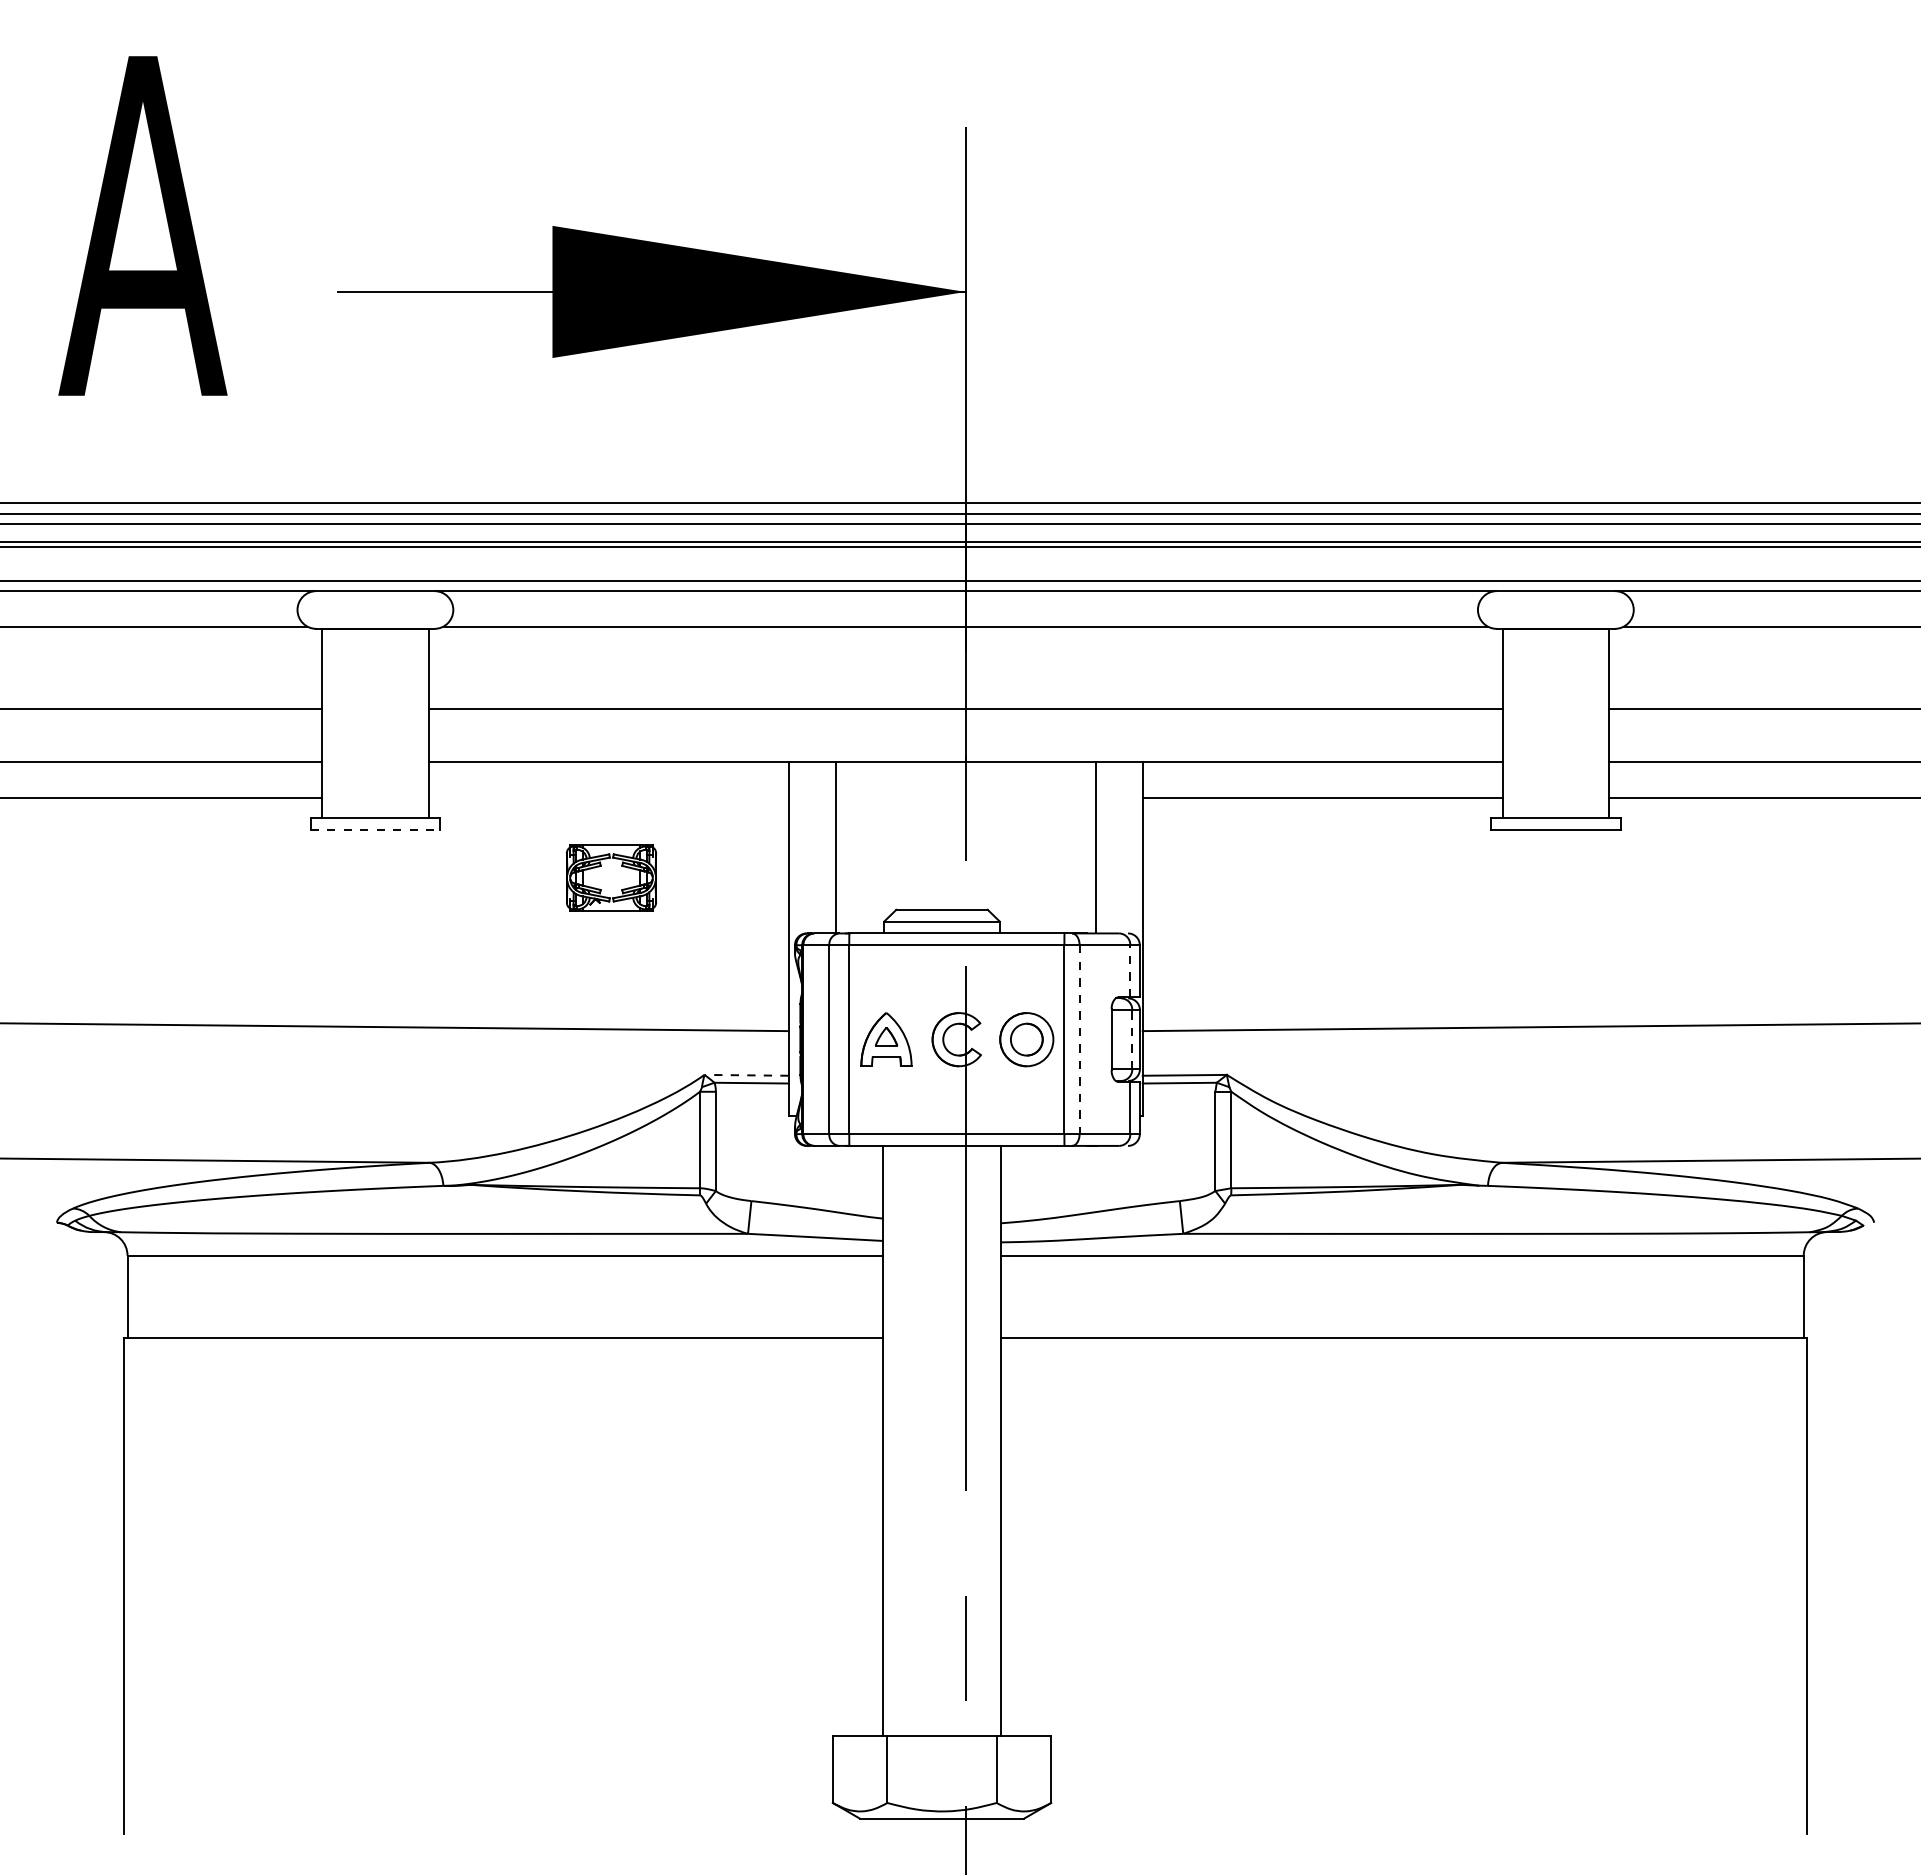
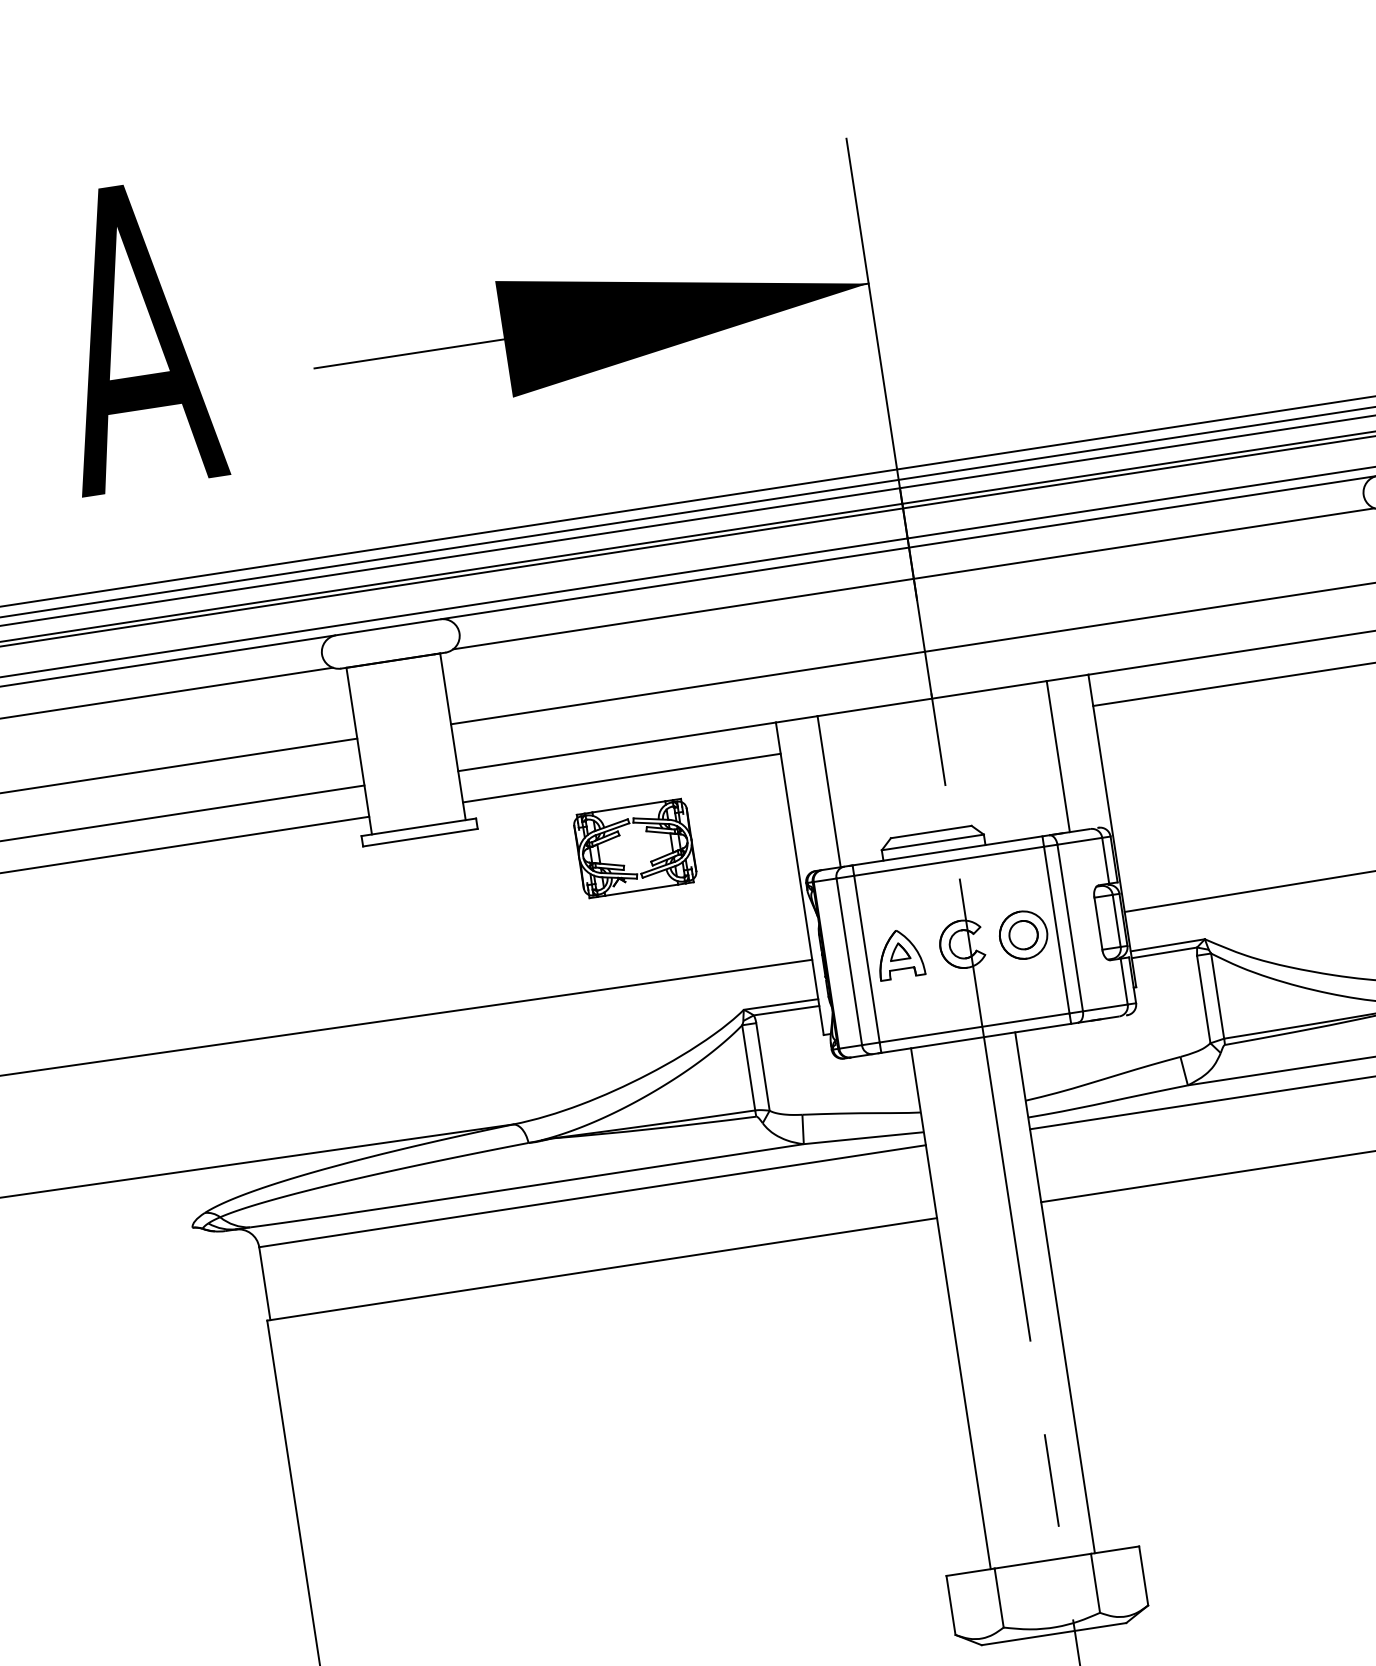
line: (608, 797) -> (621, 777), added
line: (375, 829) -> (420, 837), dashed -> solid
part: (611, 877) -> (635, 848), size x1.43
line: (1130, 971) -> (1105, 861), dashed -> solid
line: (1132, 1039) -> (1116, 920), dashed -> solid
line: (1079, 1040) -> (1070, 928), dashed -> solid
line: (746, 1075) -> (781, 1004), dashed -> solid

